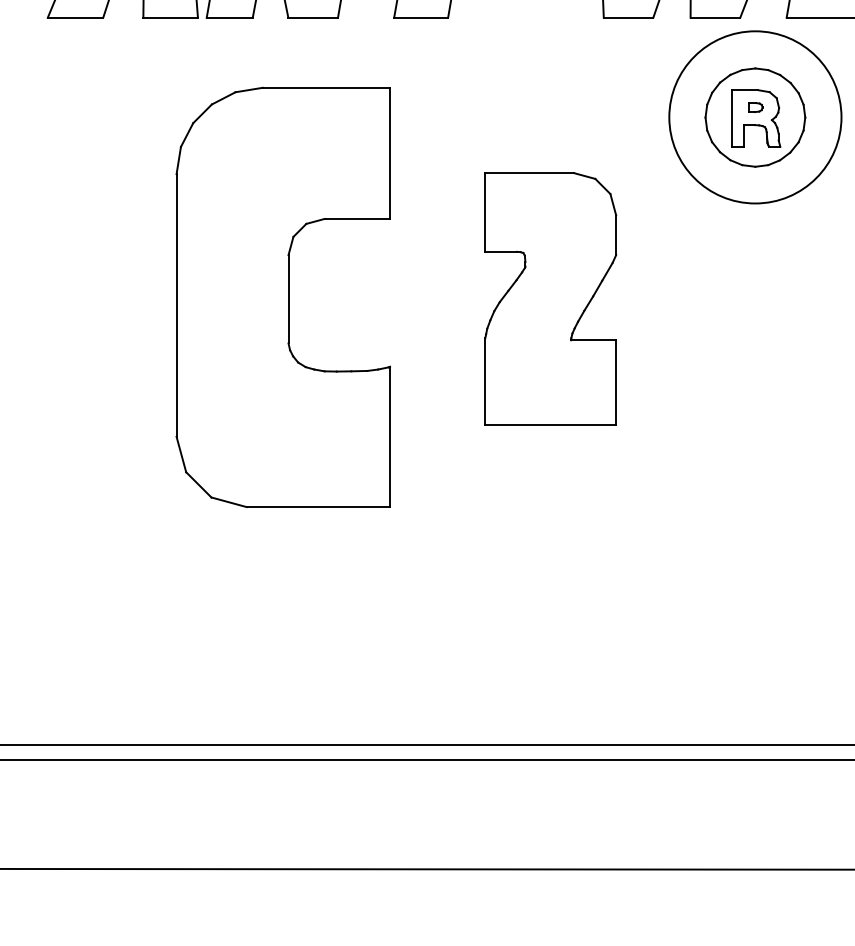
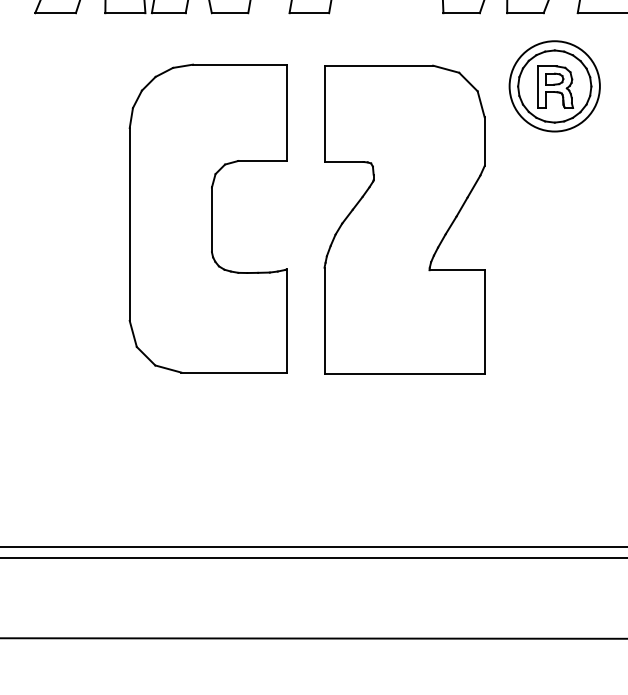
part: (755, 107) -> (554, 79), size x1.67
circle: (754, 116) -> (554, 85), size x0.71
part: (550, 298) -> (404, 219), size x1.67

